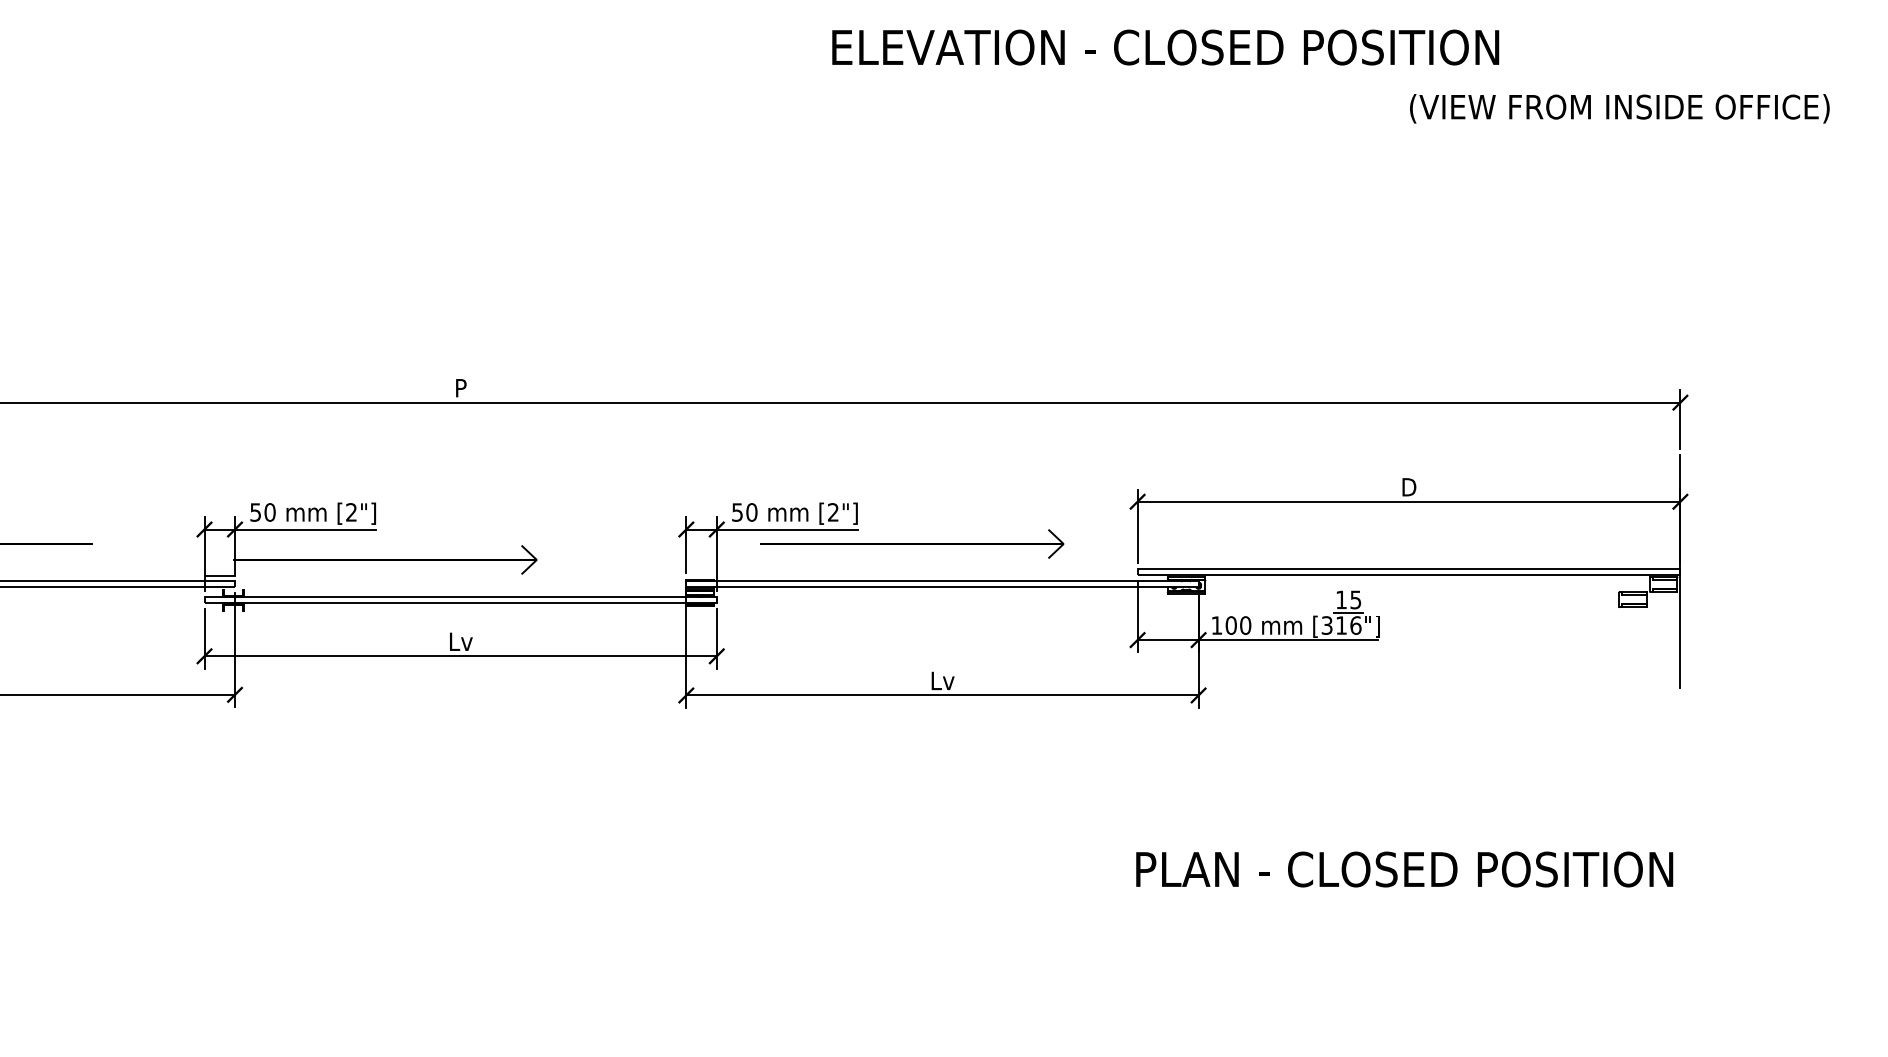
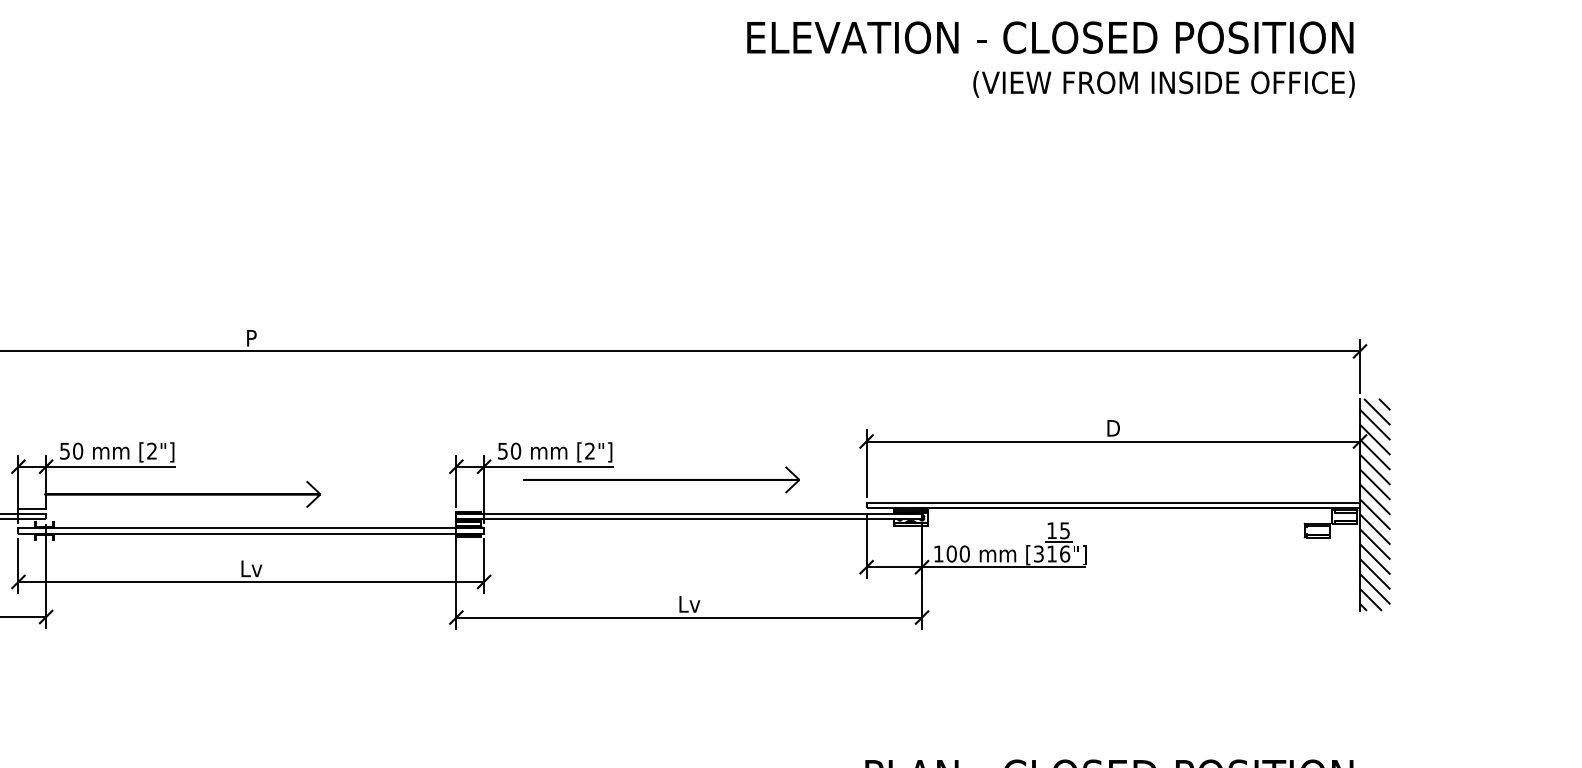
text: (1165, 47) -> (1050, 37), moved
text: (1619, 108) -> (1163, 84), moved
hatch: (1696, 571) -> (1374, 504), added

